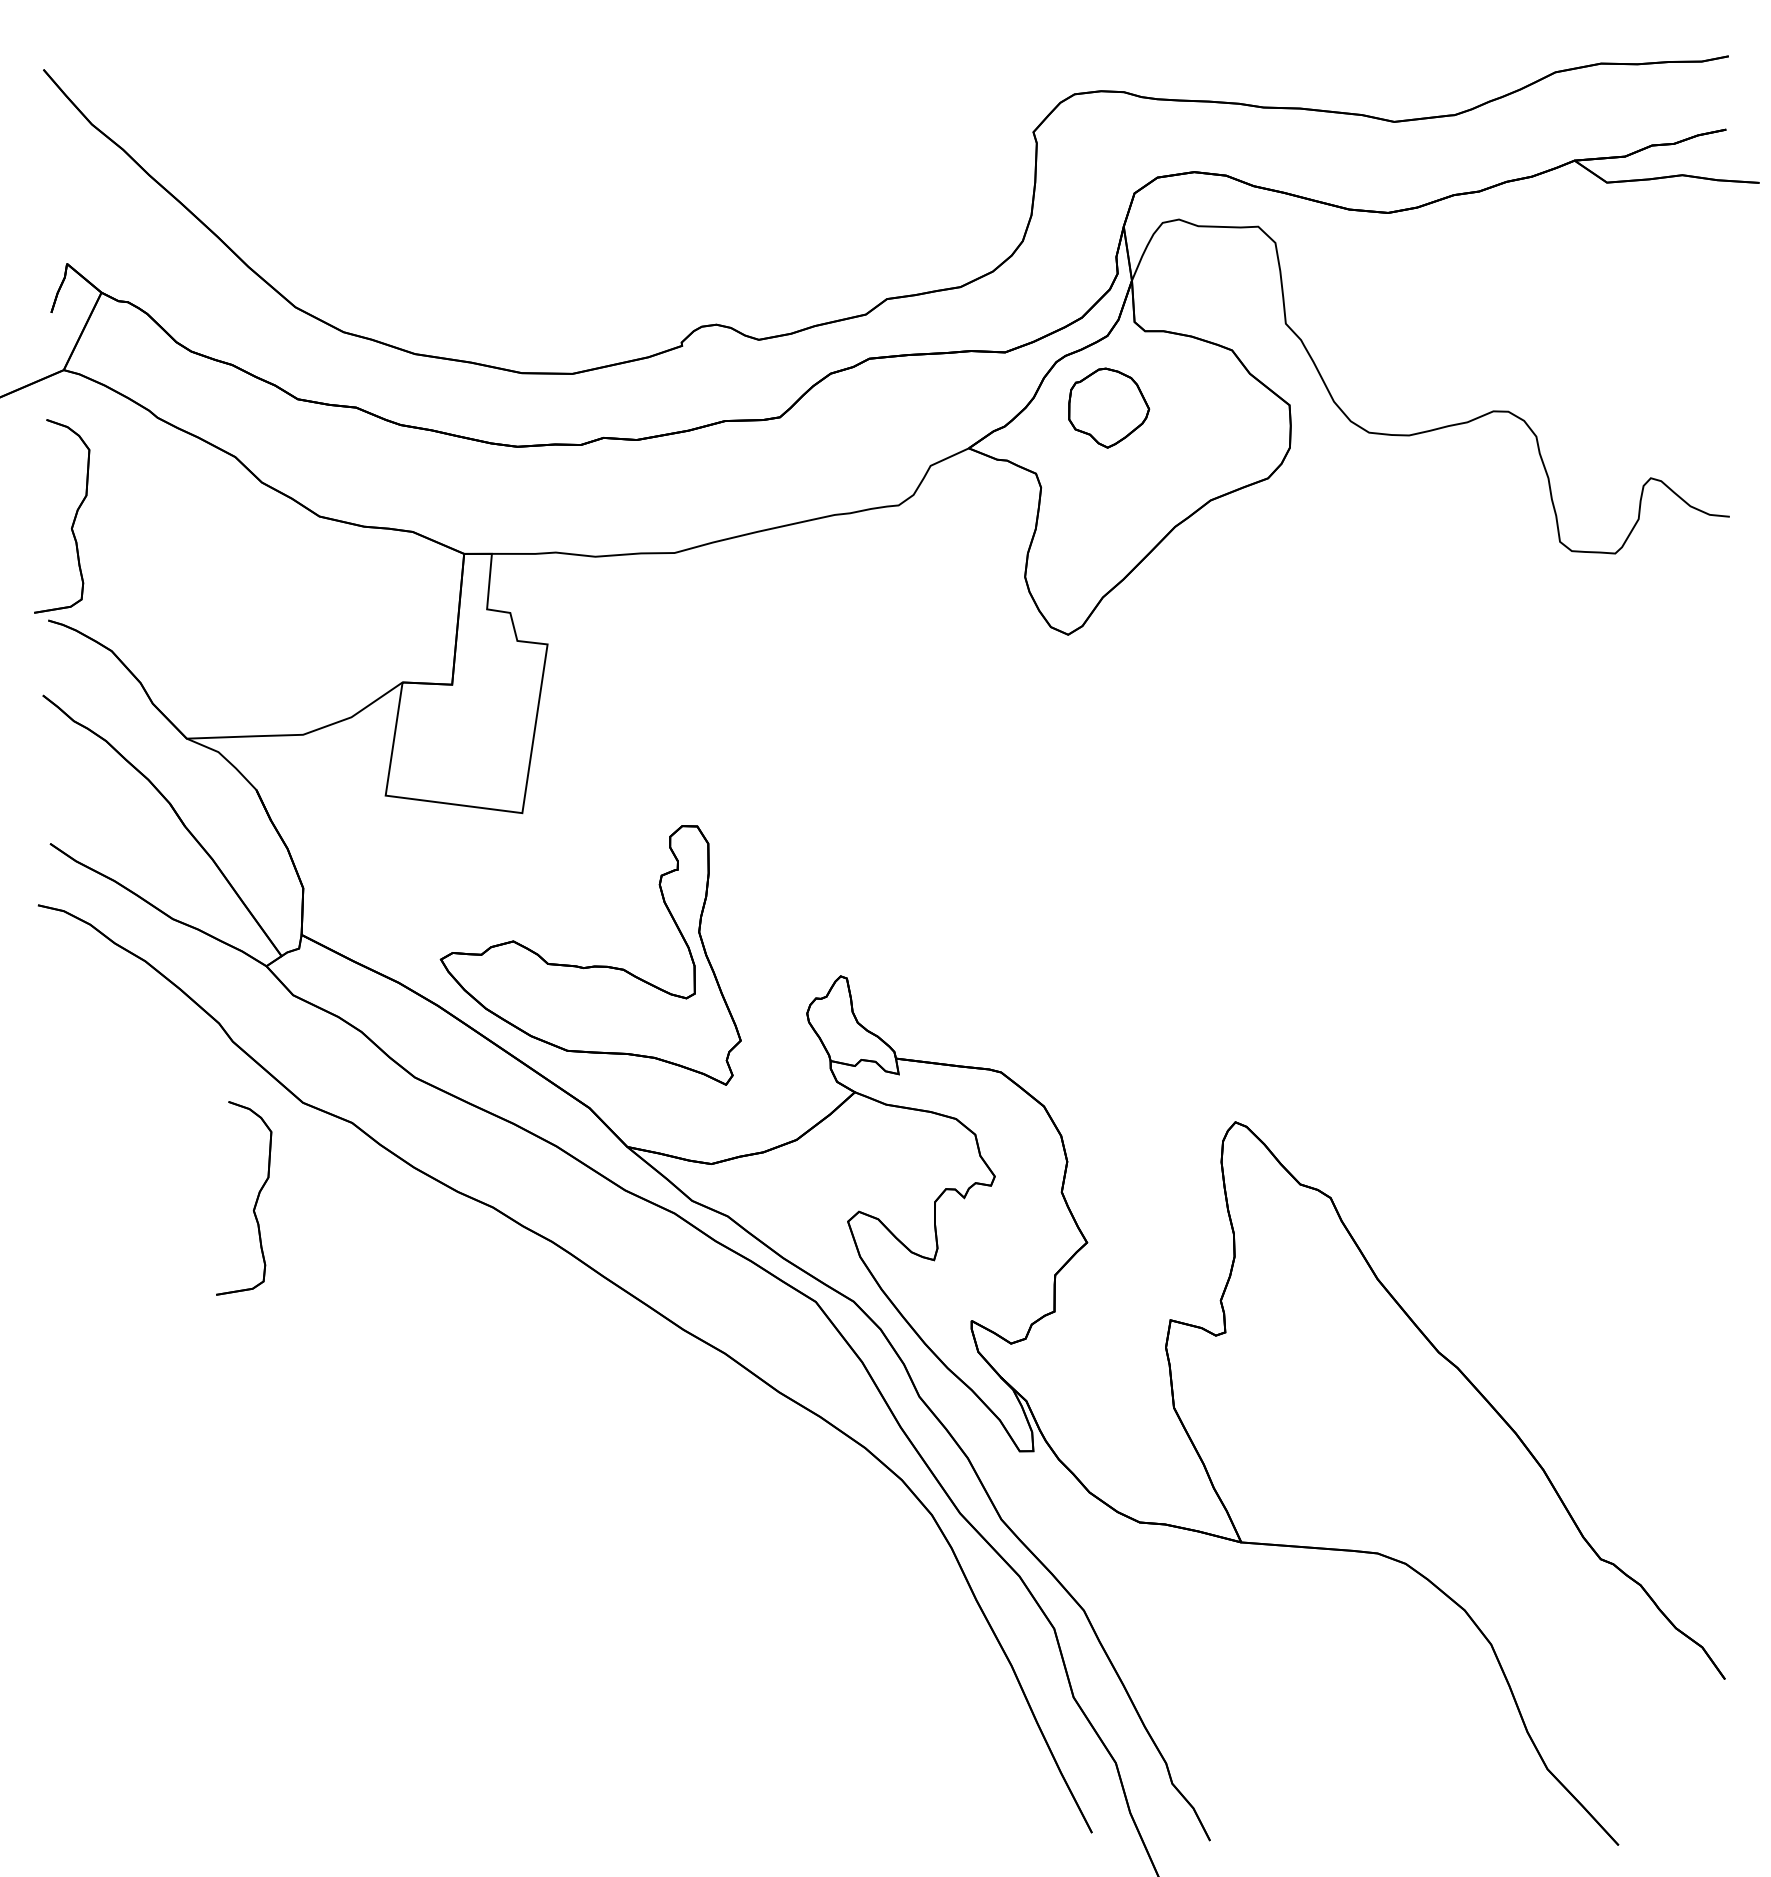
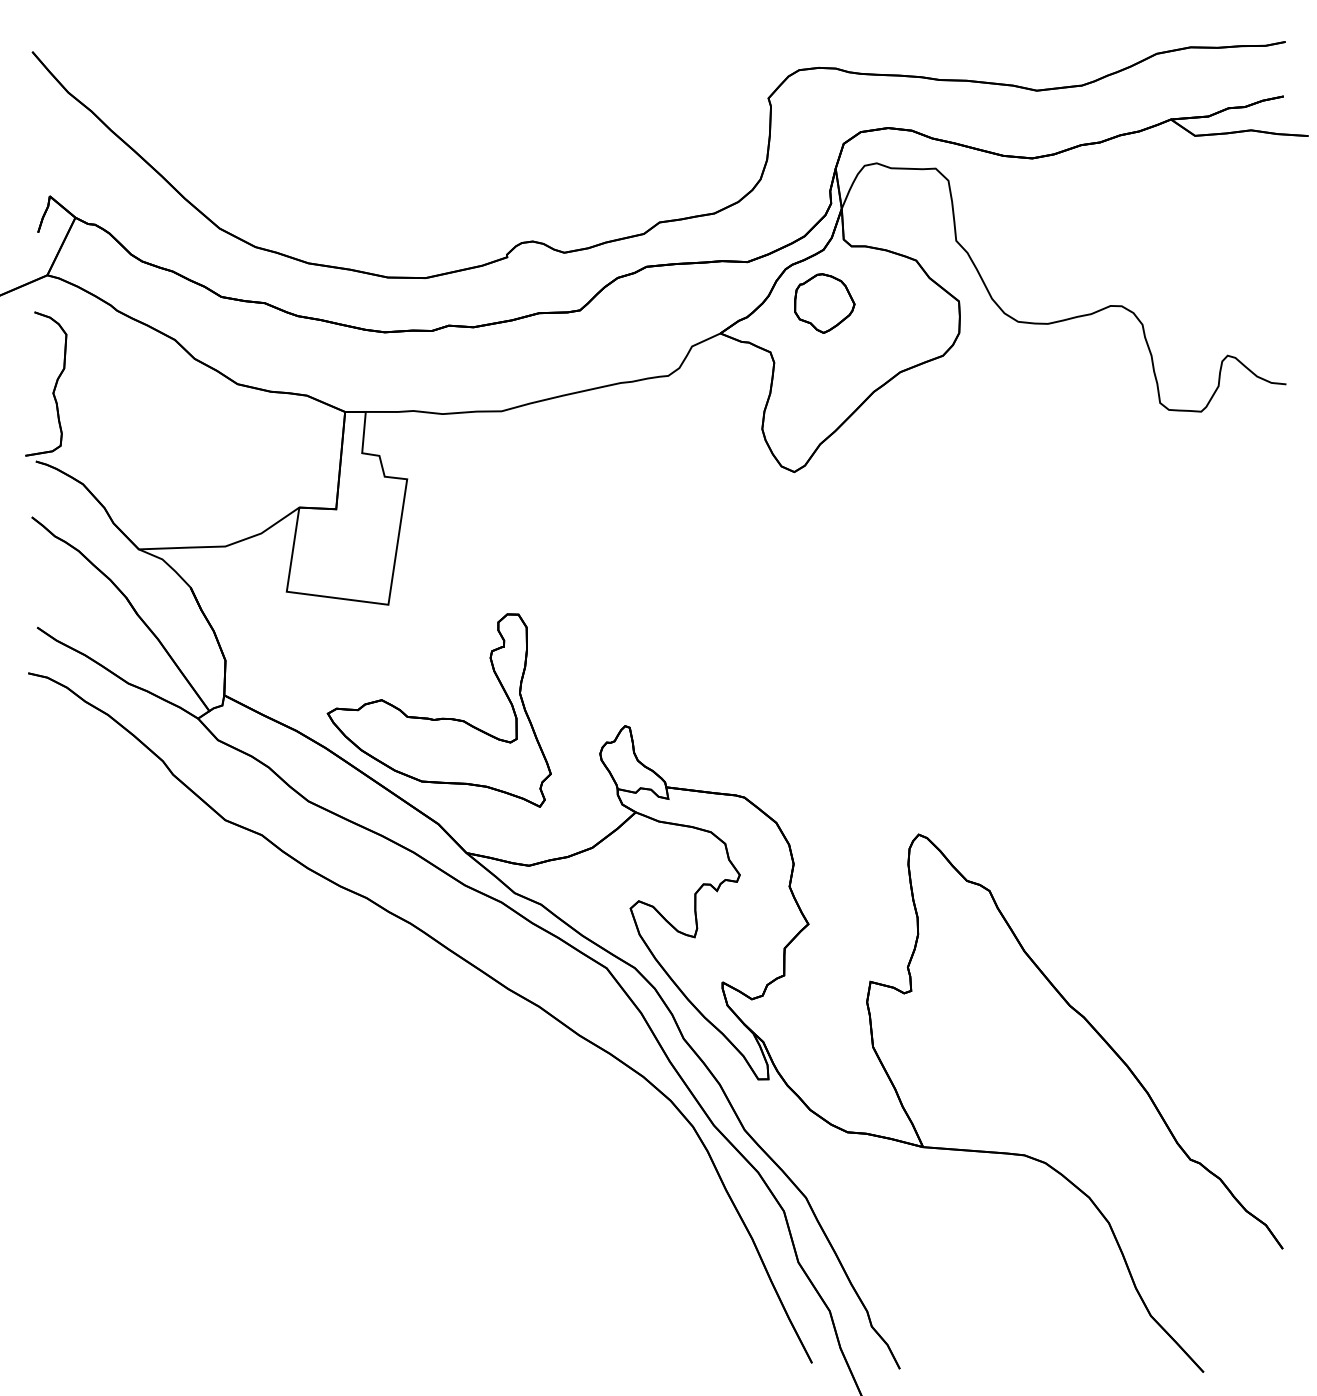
part: (255, 1201) -> (189, 893), removed

